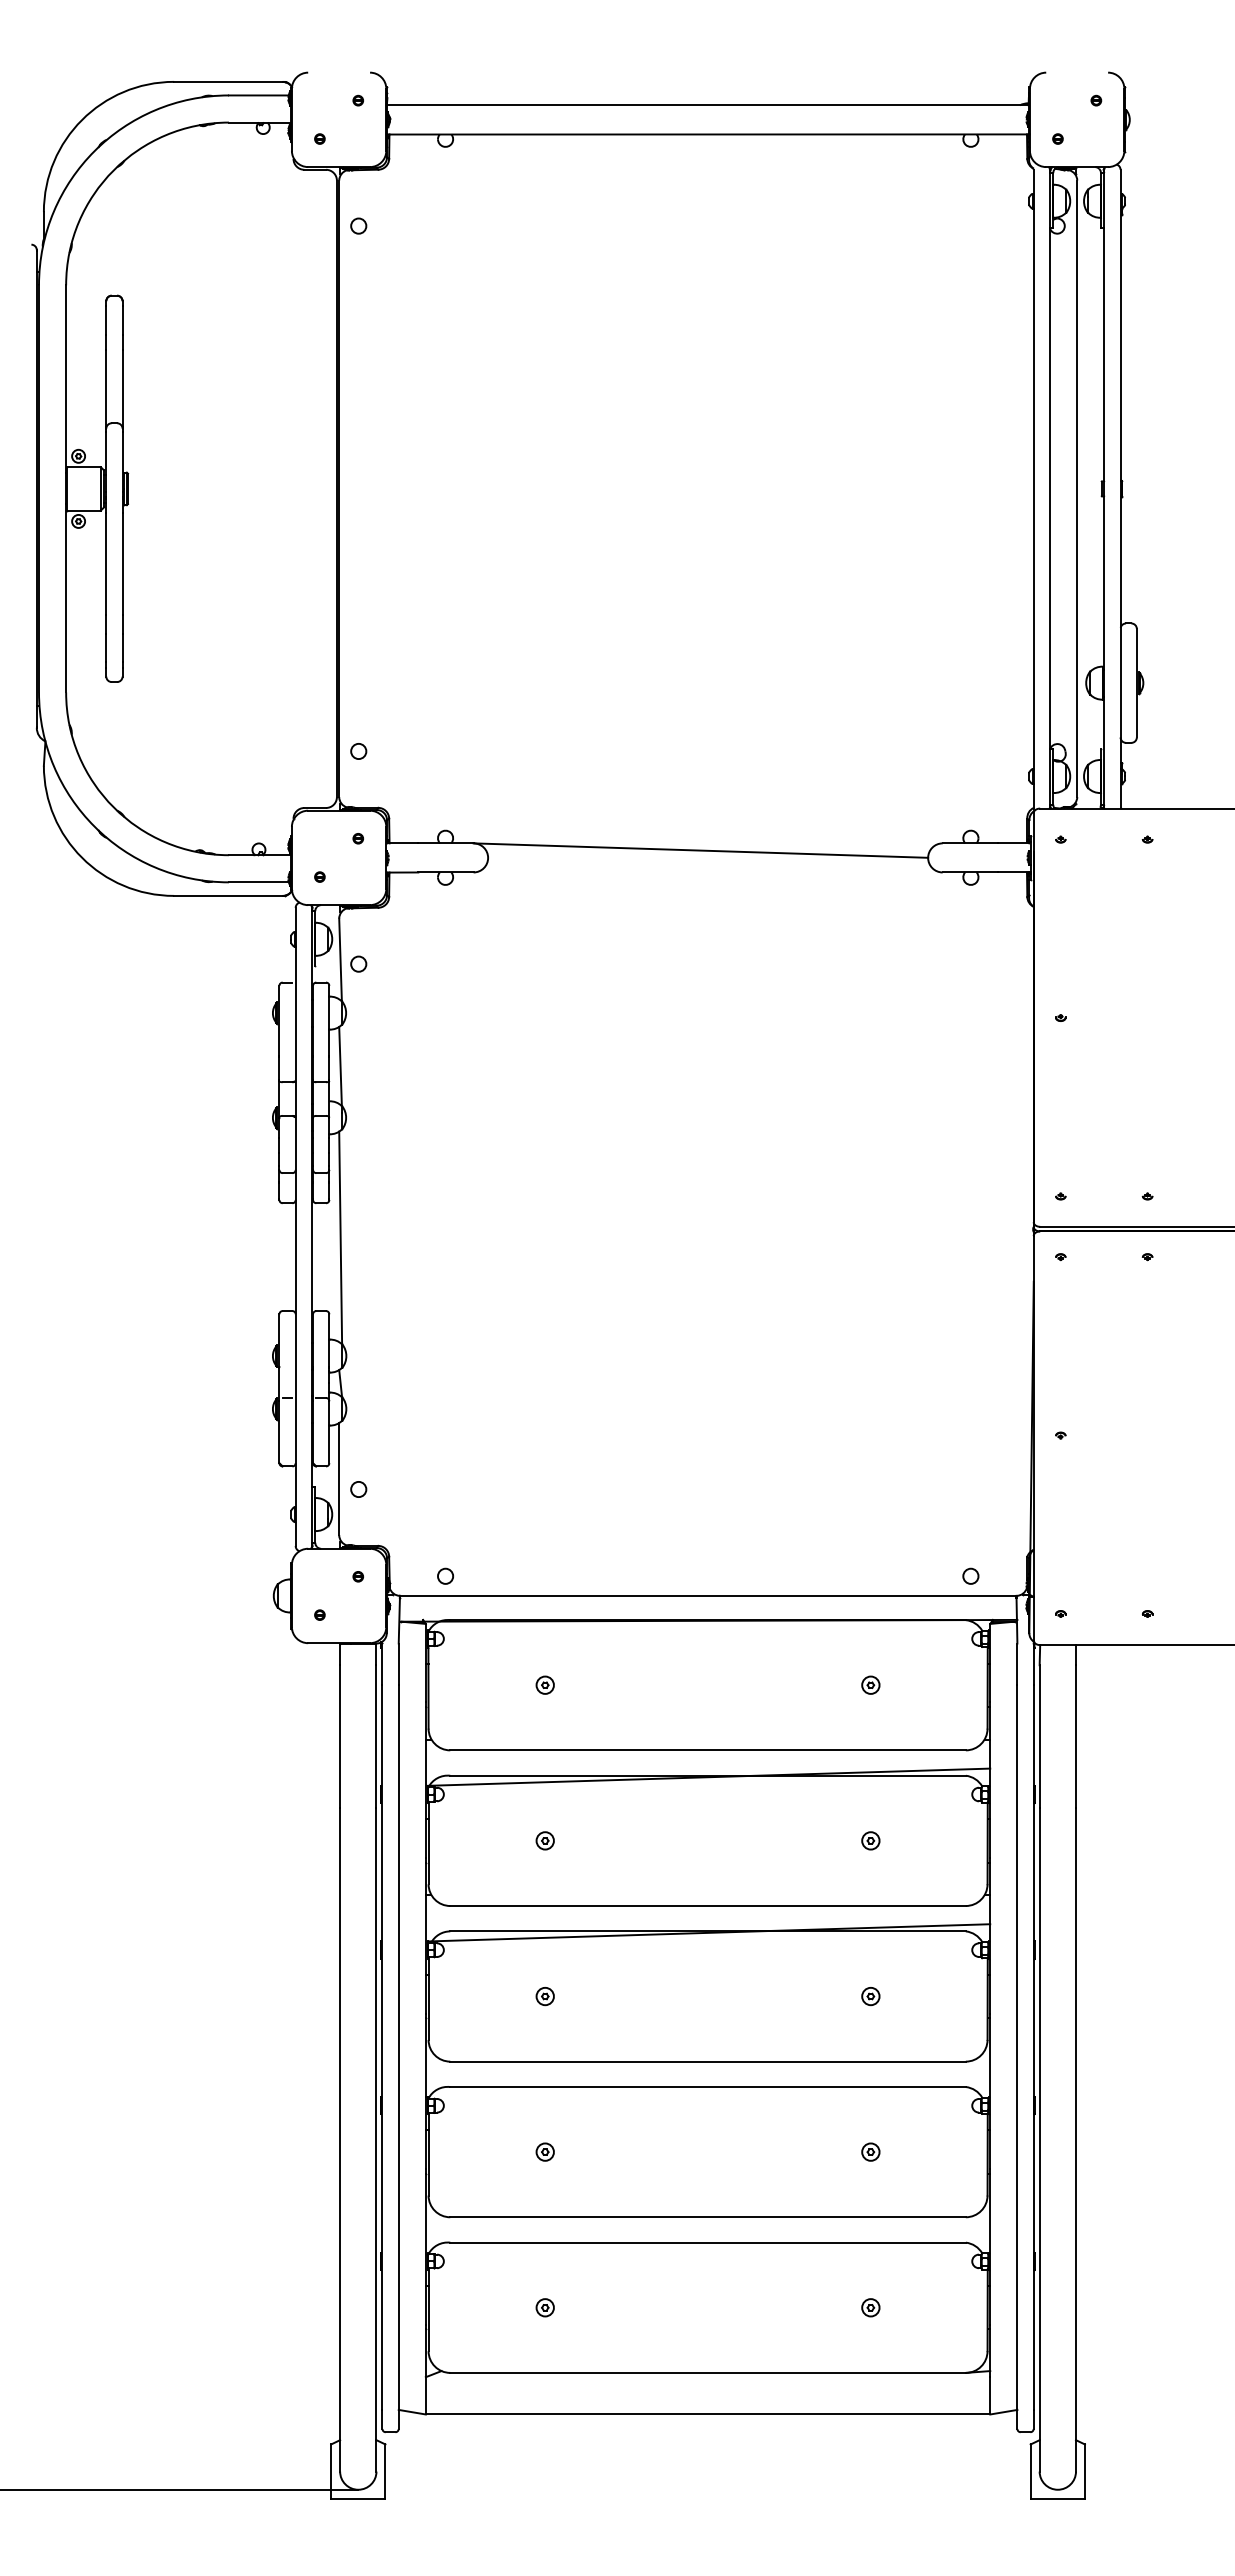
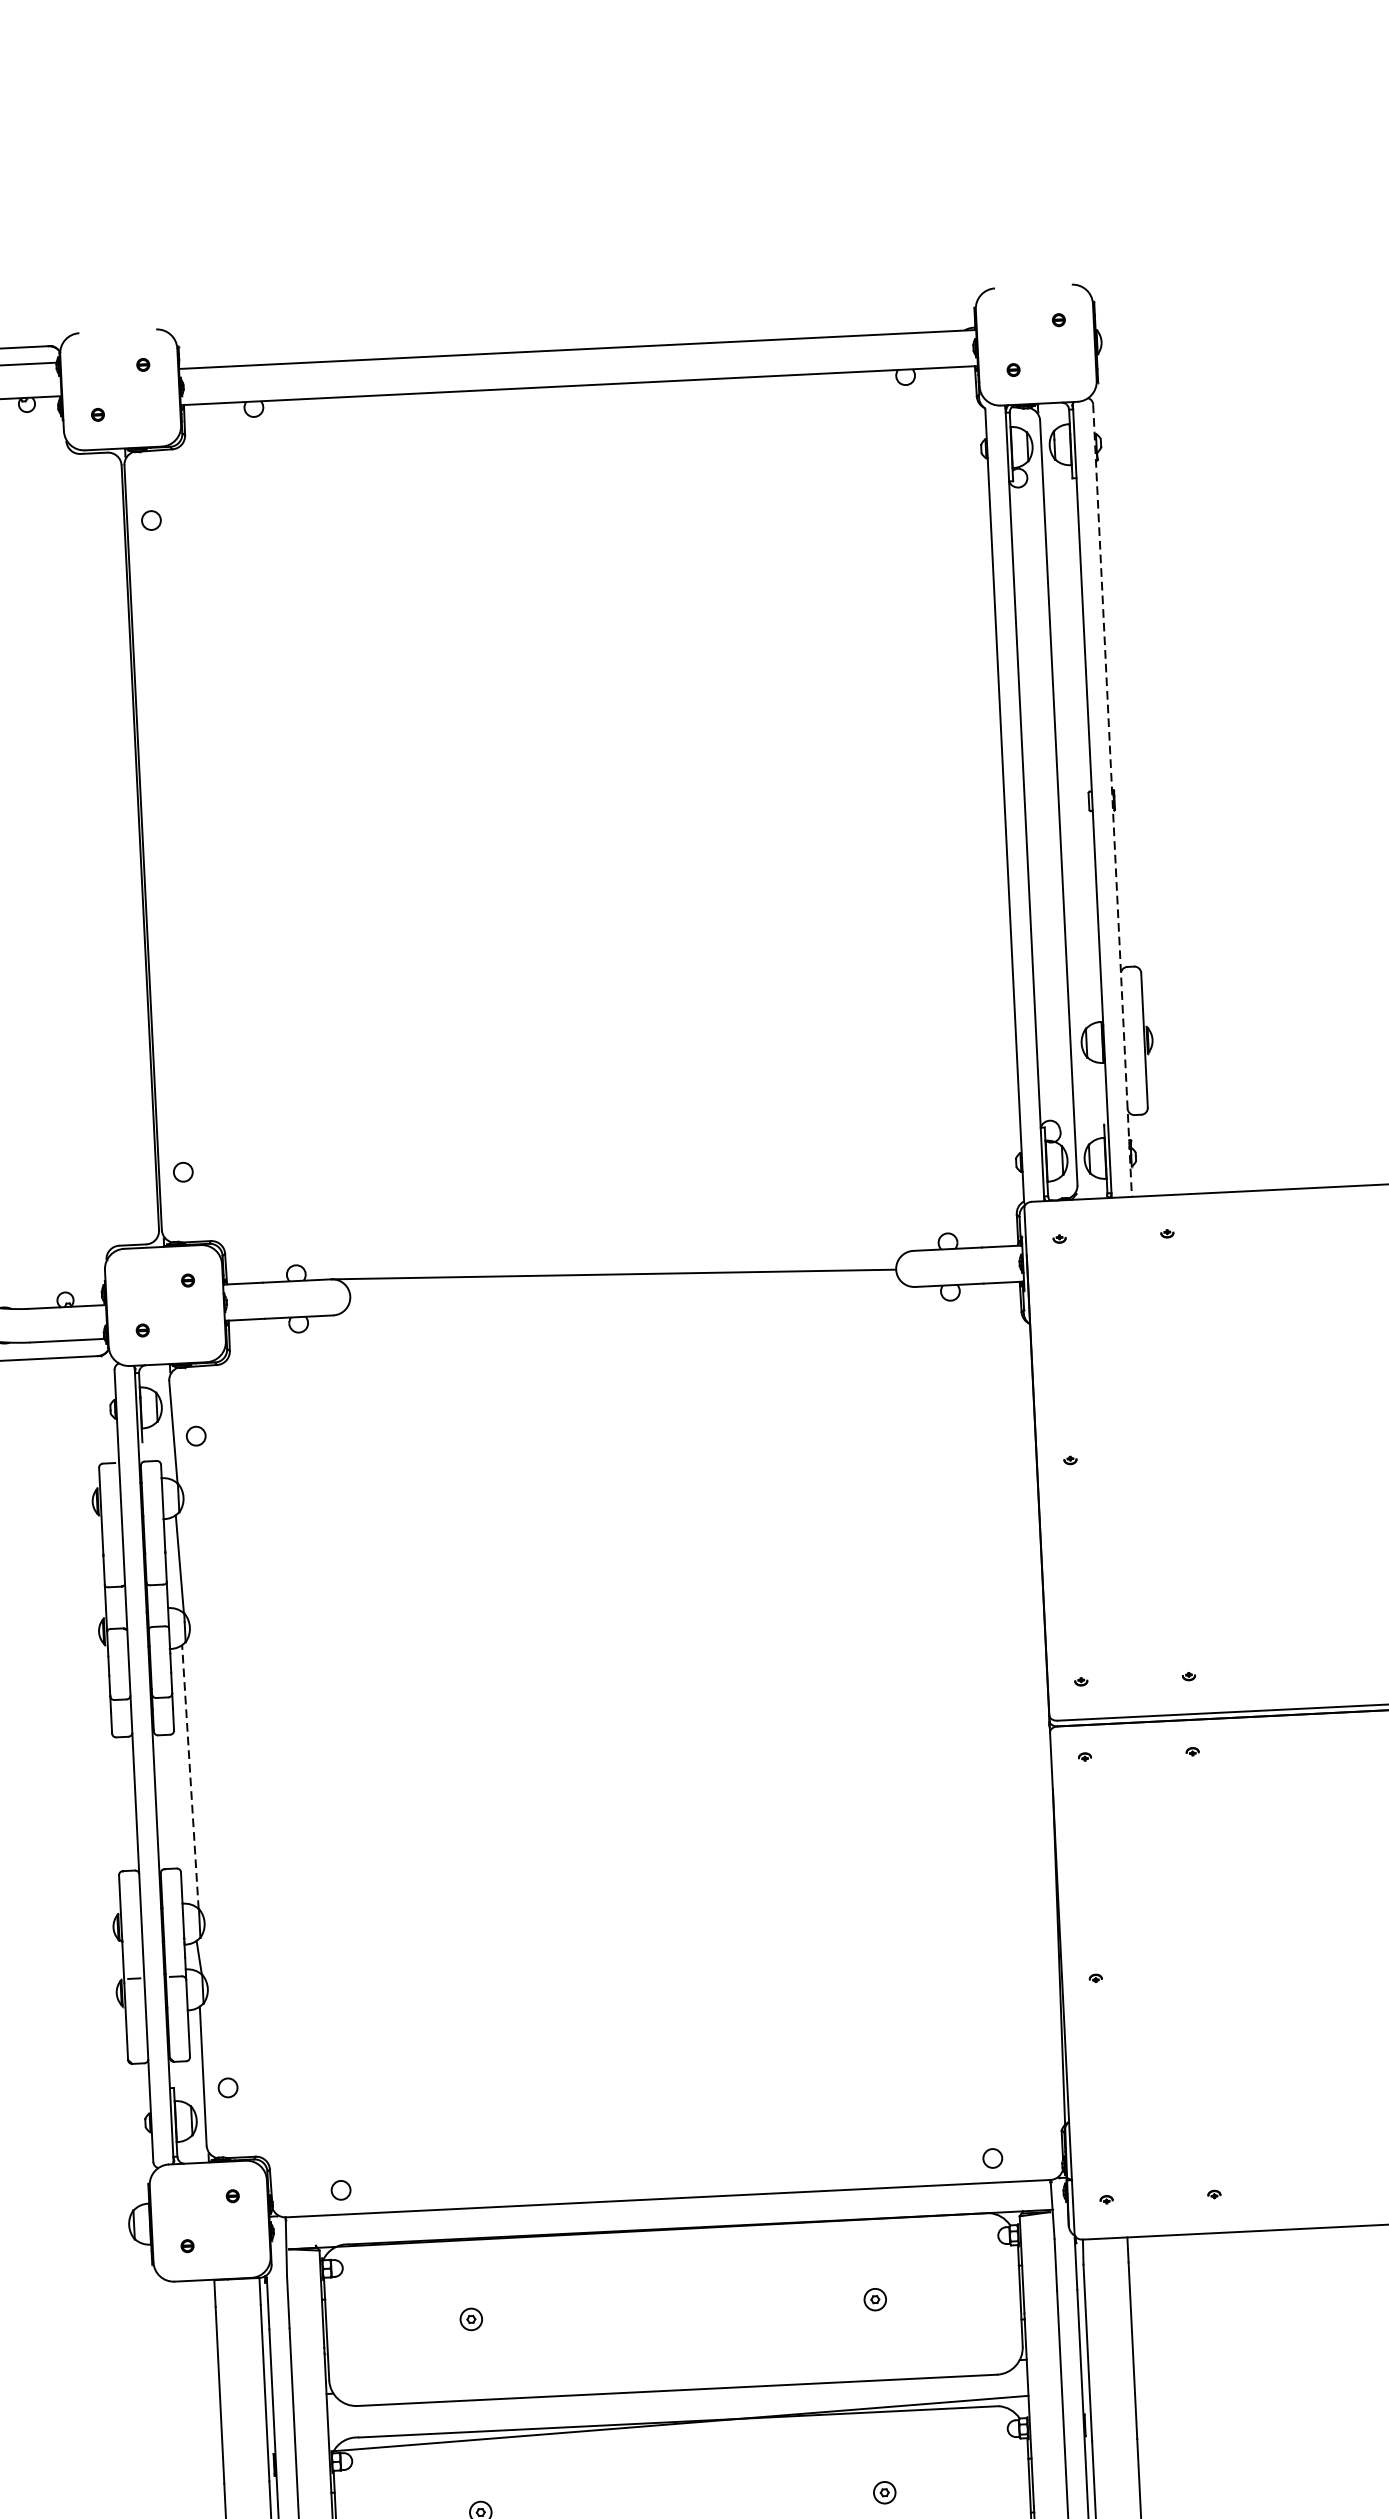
line: (1120, 489) -> (1112, 801), solid -> dashed
line: (340, 1237) -> (190, 1776), solid -> dashed

